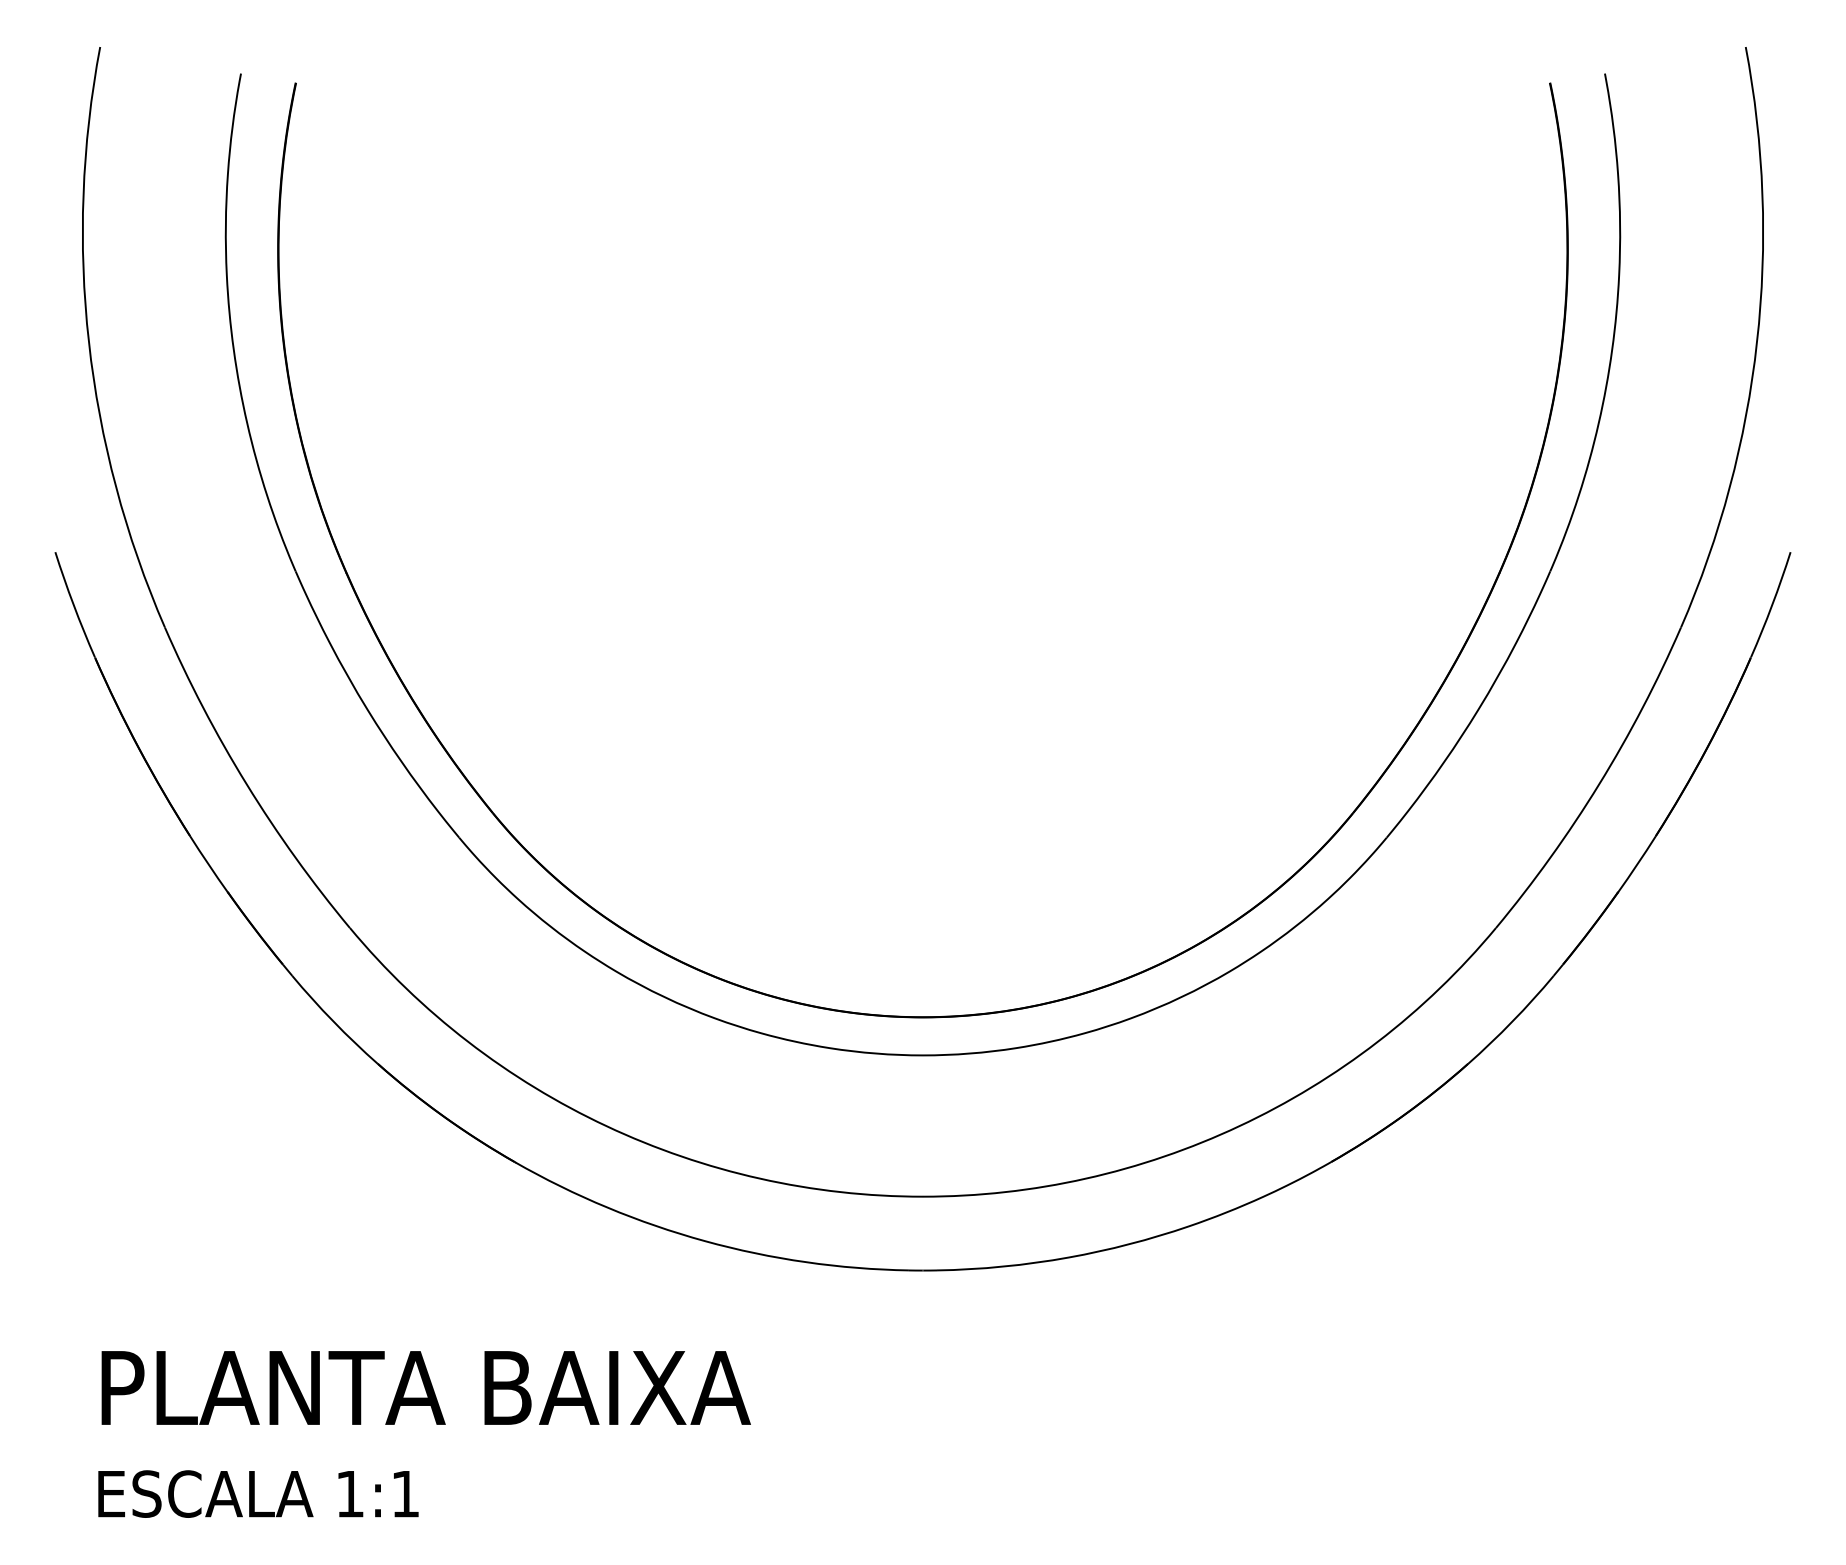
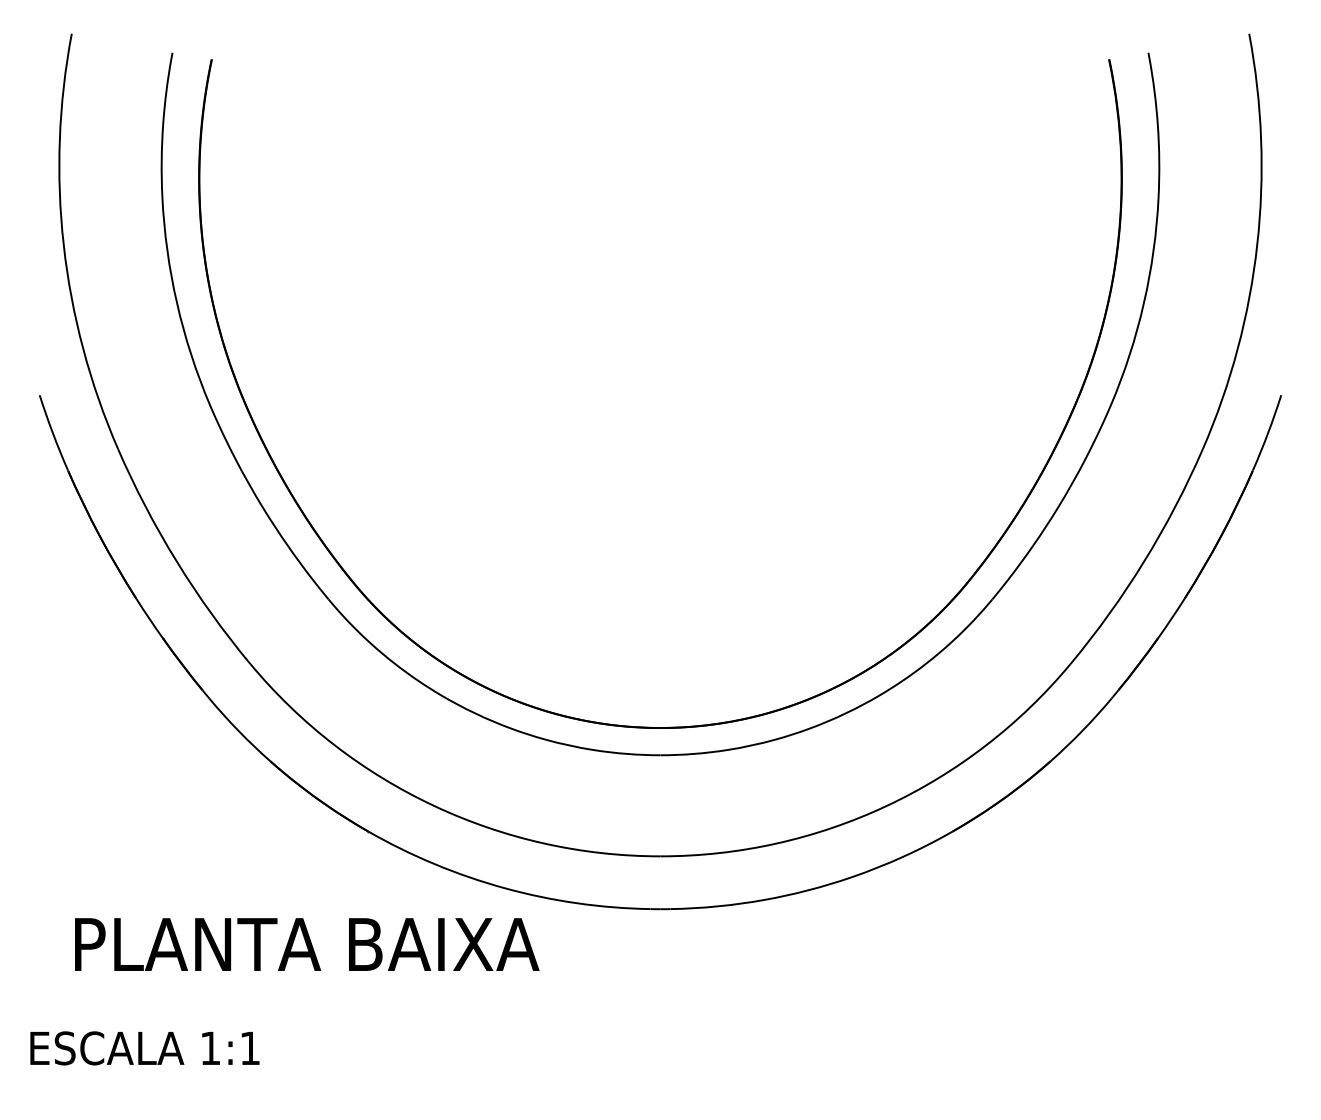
text: (425, 1387) -> (306, 944), moved
text: (258, 1493) -> (144, 1047), moved

